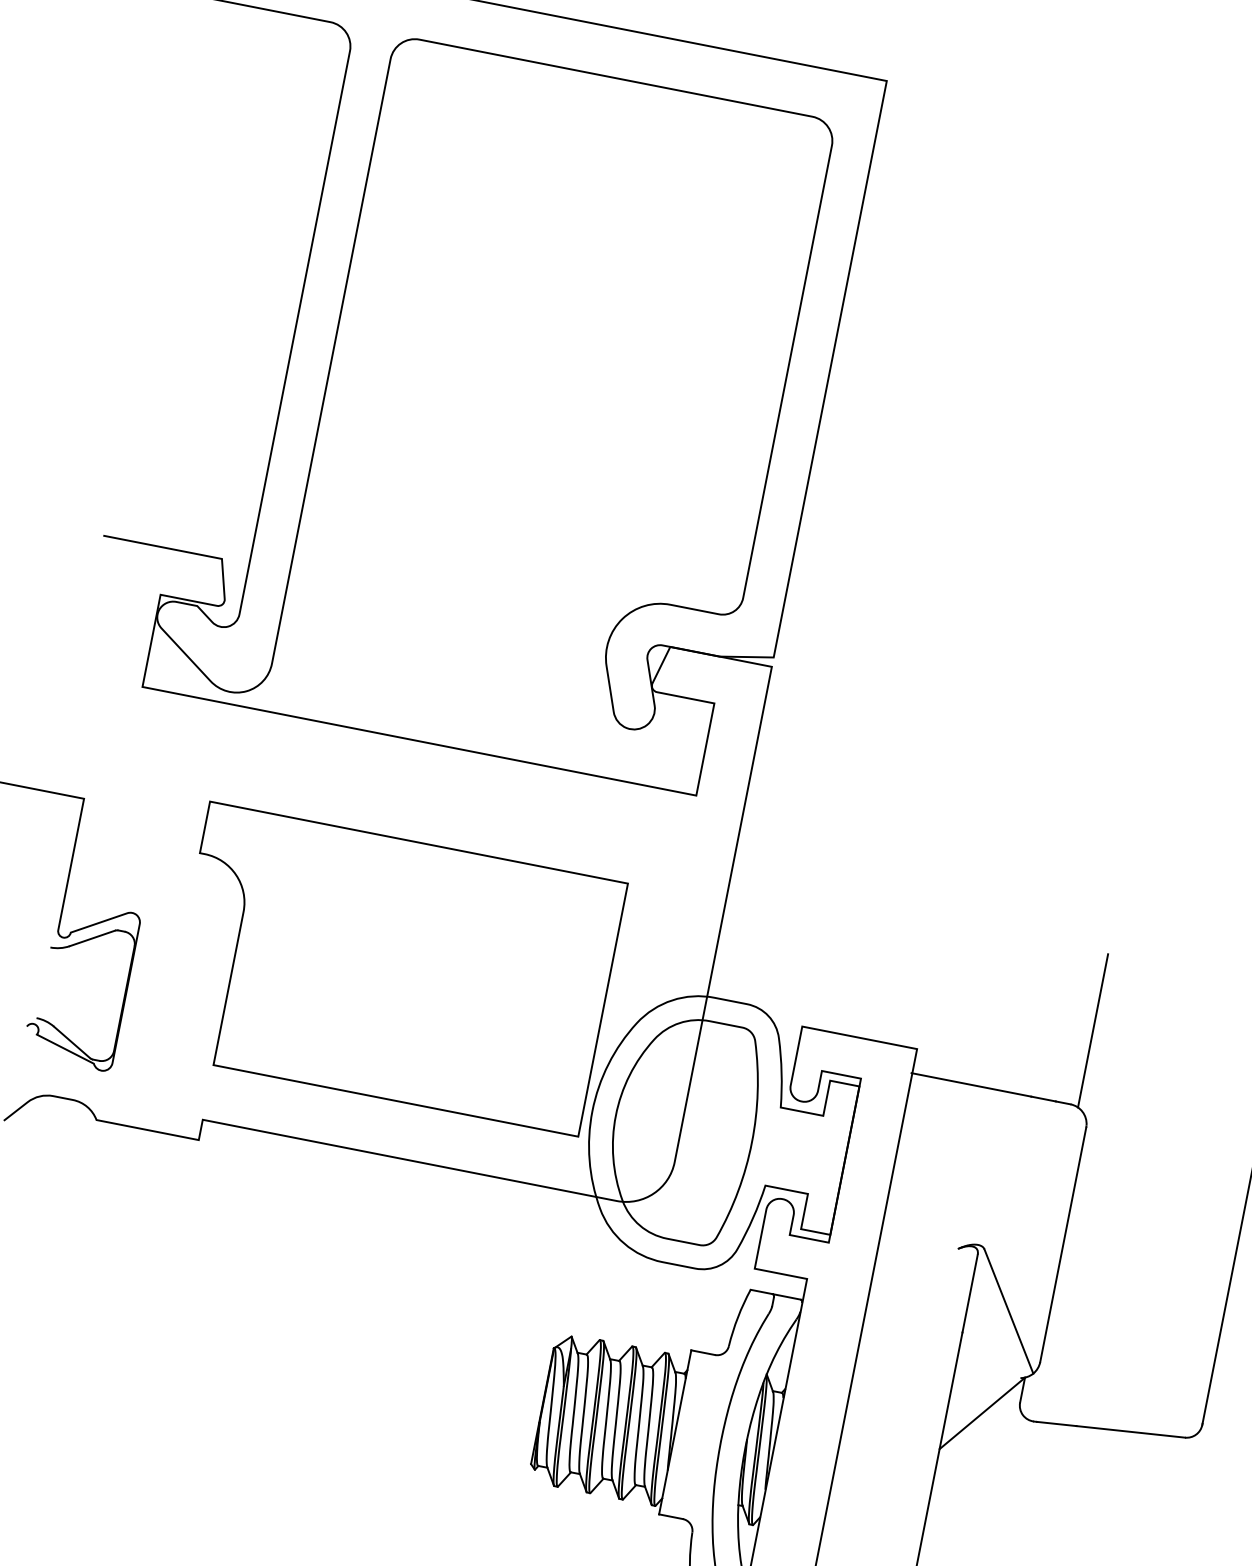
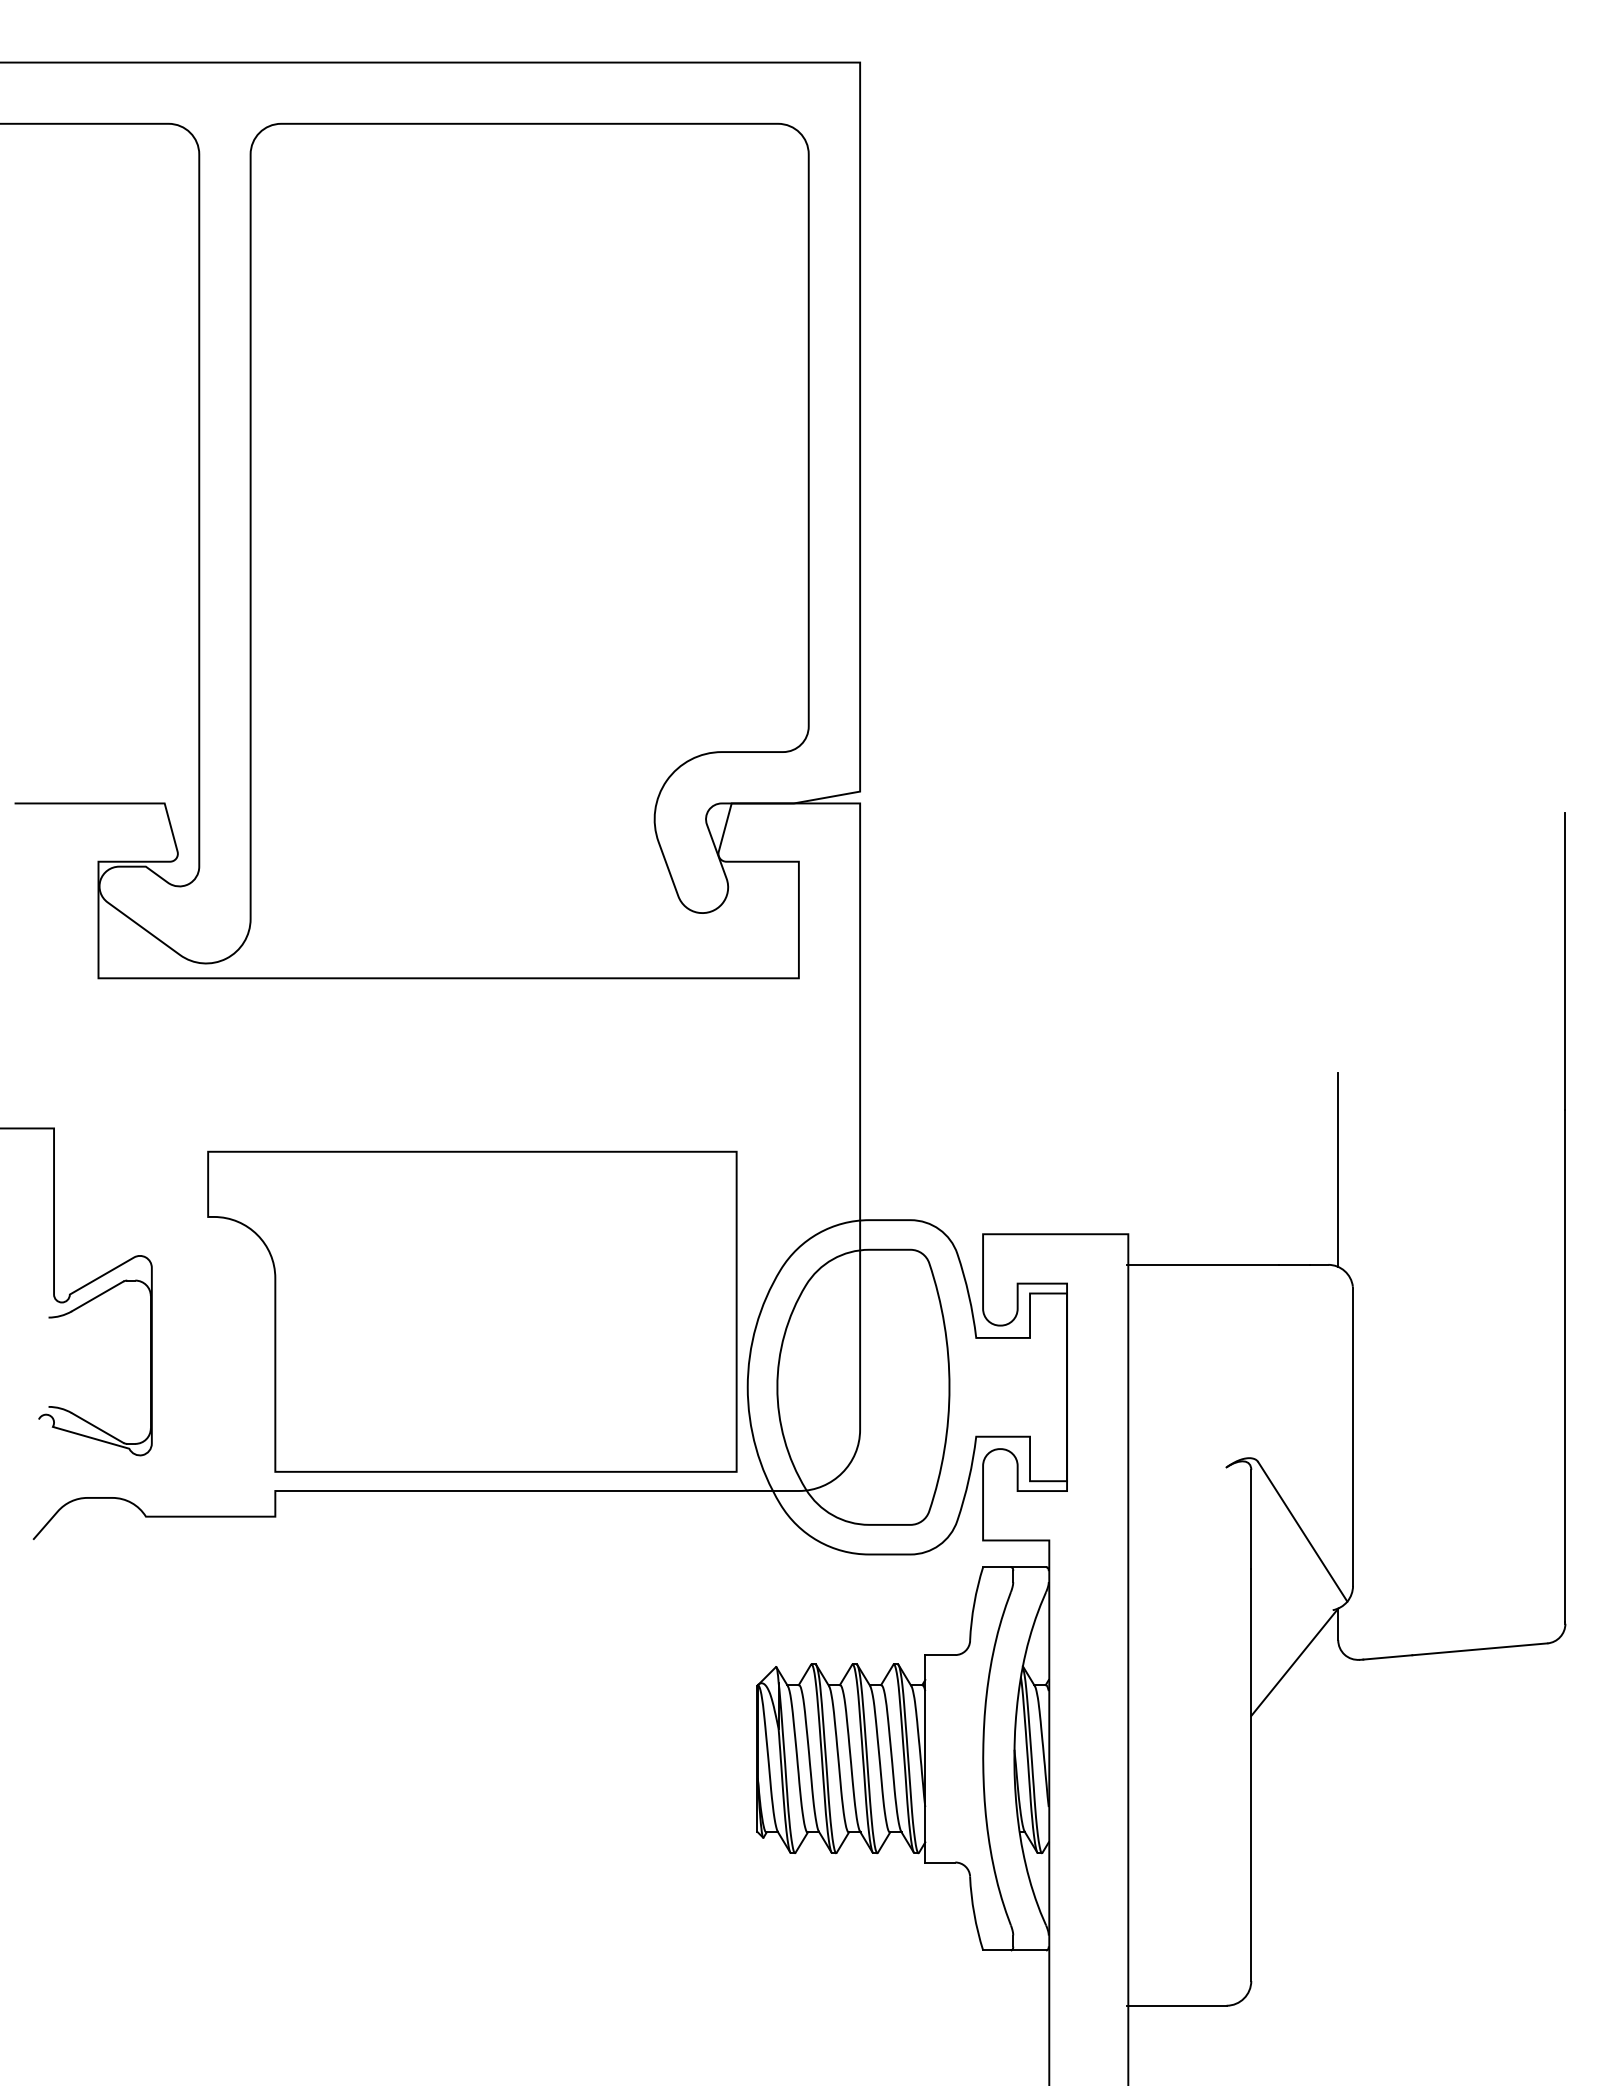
part: (394, 968) -> (472, 1311), moved

